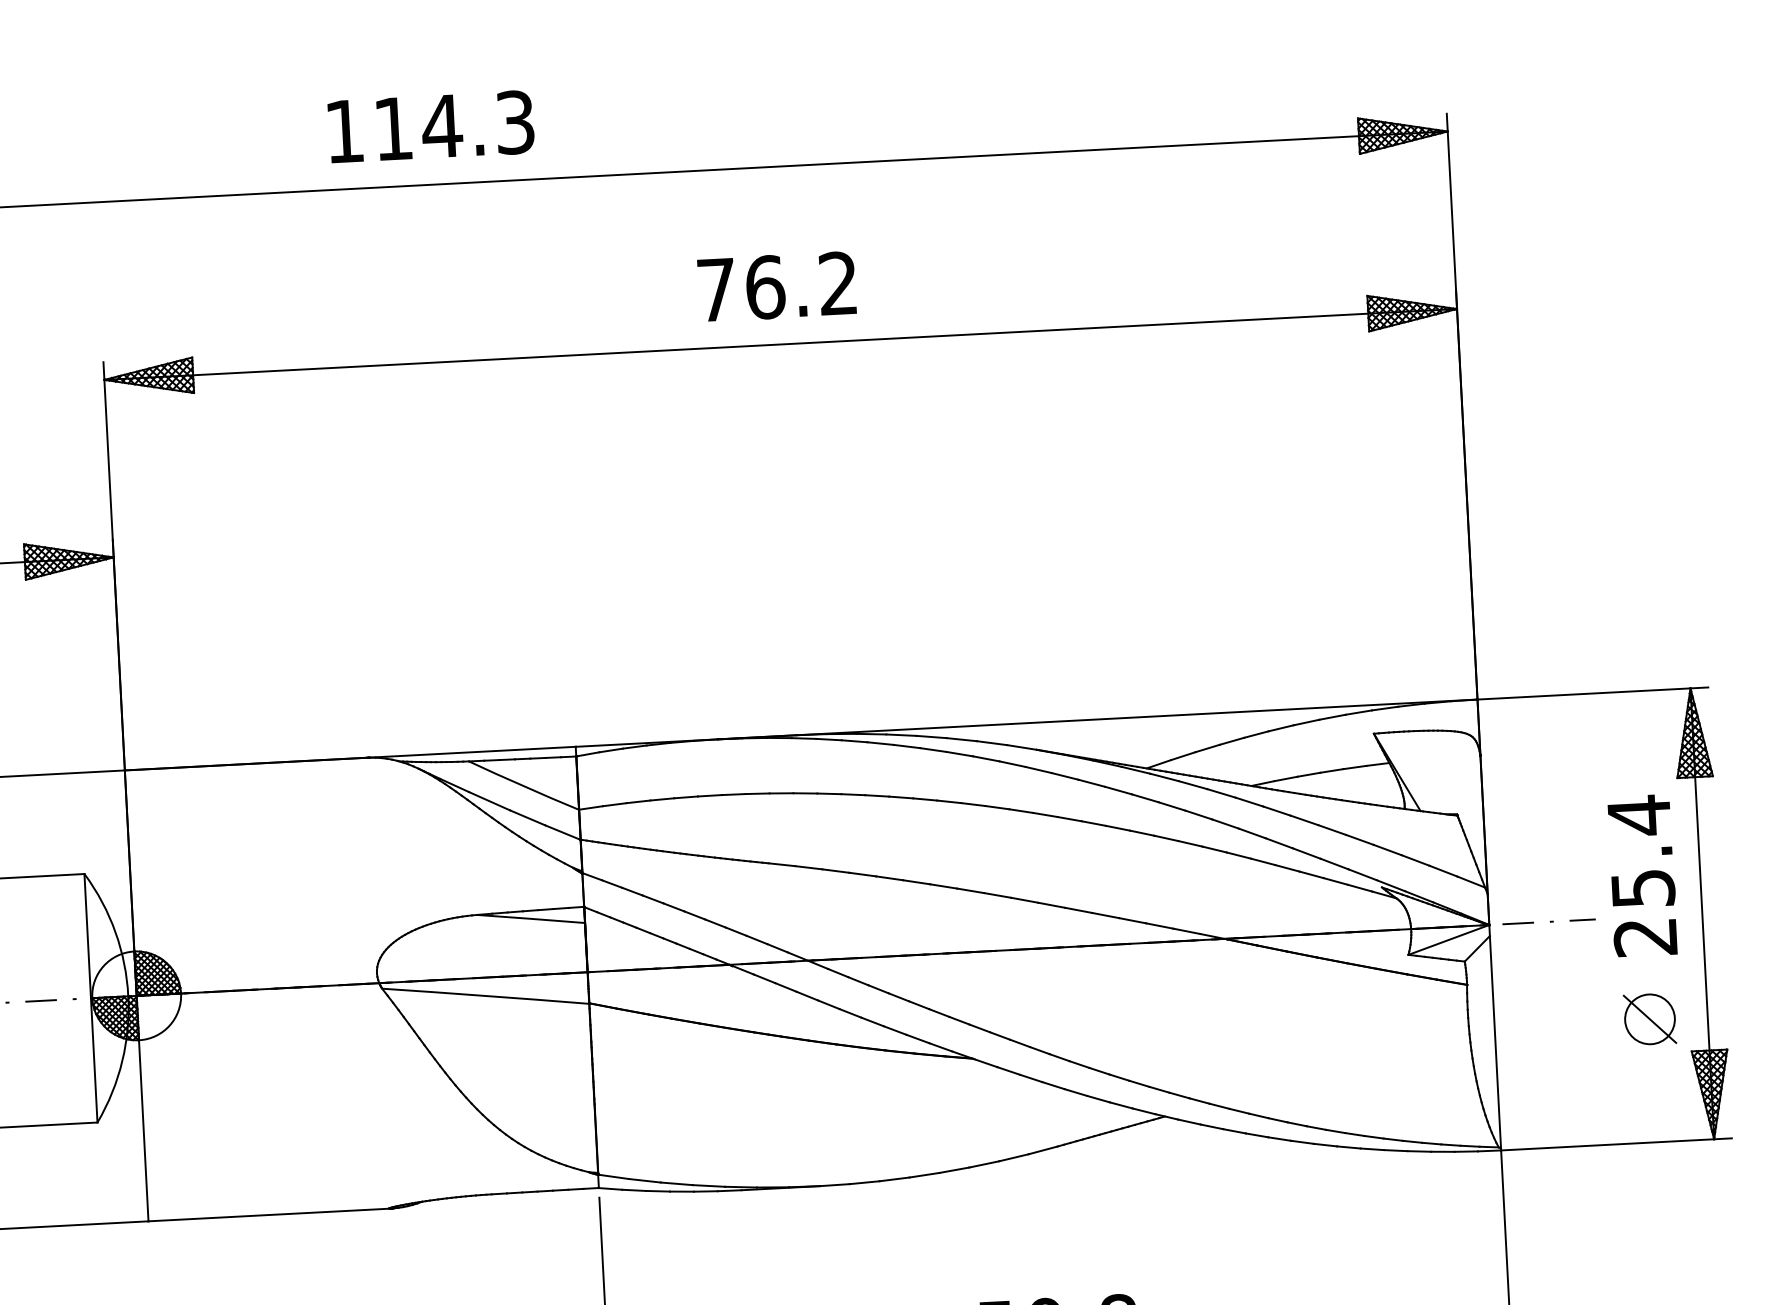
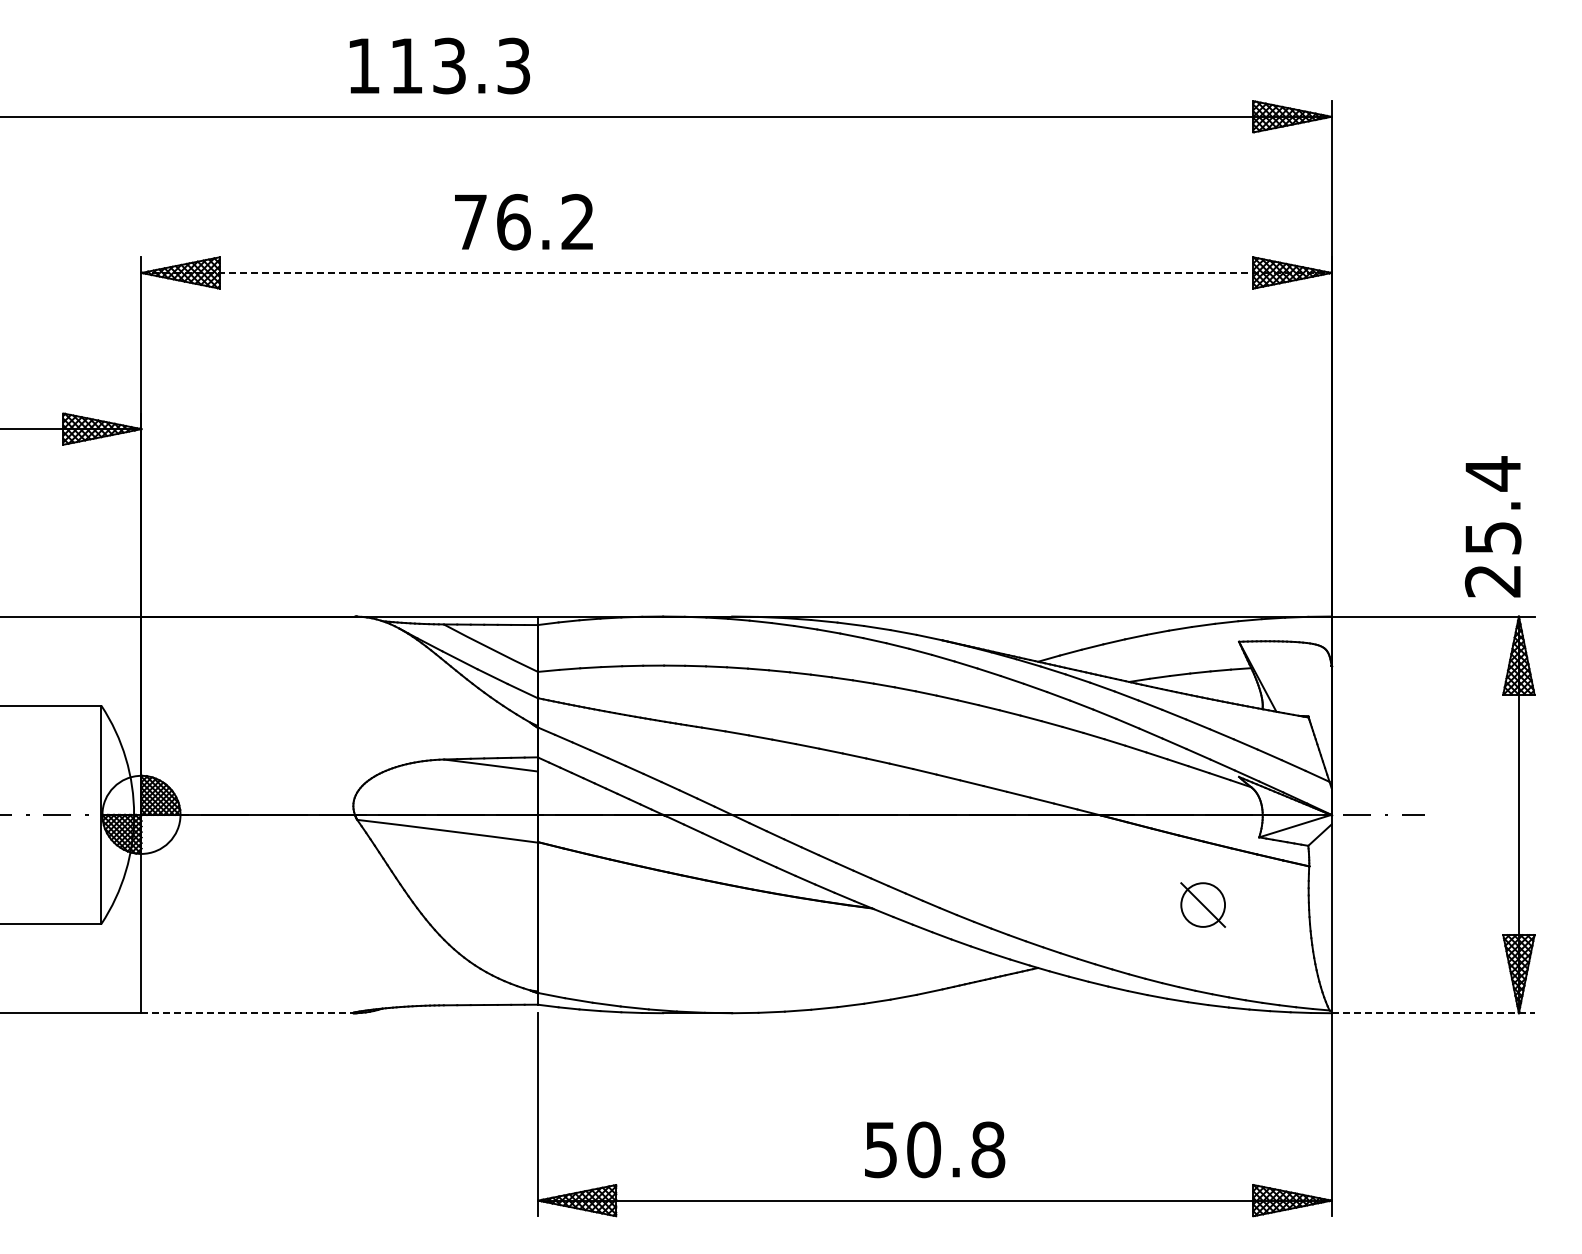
text: (442, 125) -> (449, 65), 114.3 -> 113.3
text: (776, 287) -> (523, 222), moved
line: (781, 343) -> (737, 272), solid -> dashed
text: (1642, 875) -> (1493, 526), moved
part: (1649, 1018) -> (1202, 904), moved
line: (1617, 1144) -> (1433, 1013), solid -> dashed
line: (270, 1215) -> (248, 1013), solid -> dashed

